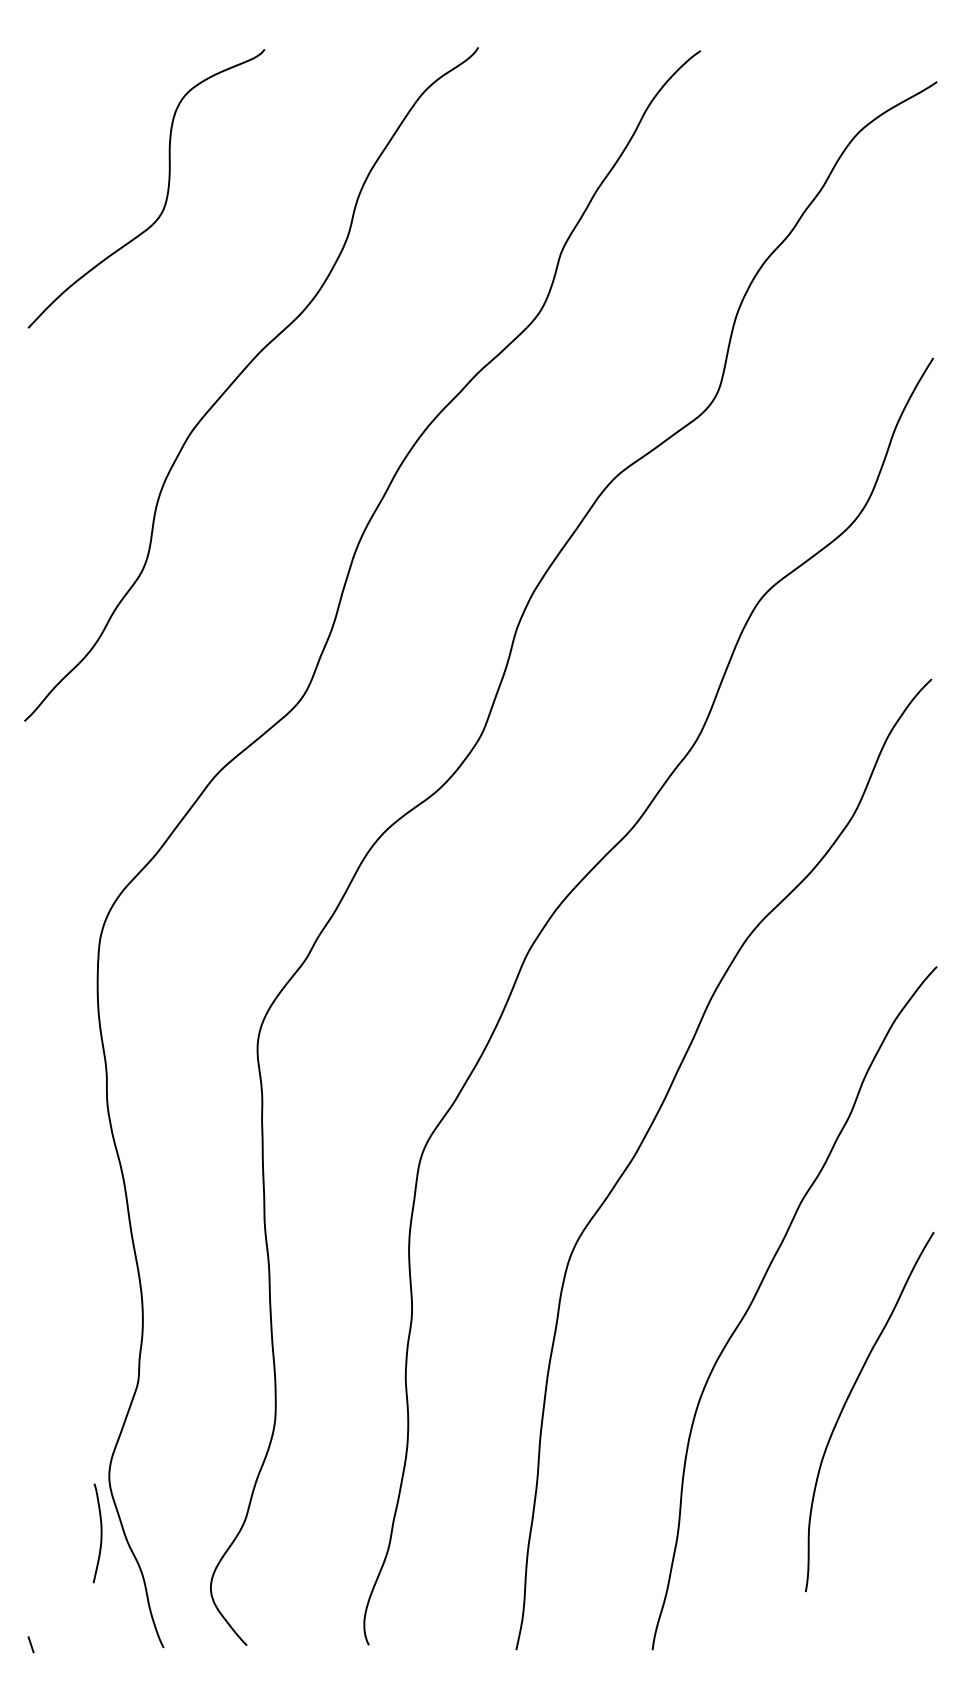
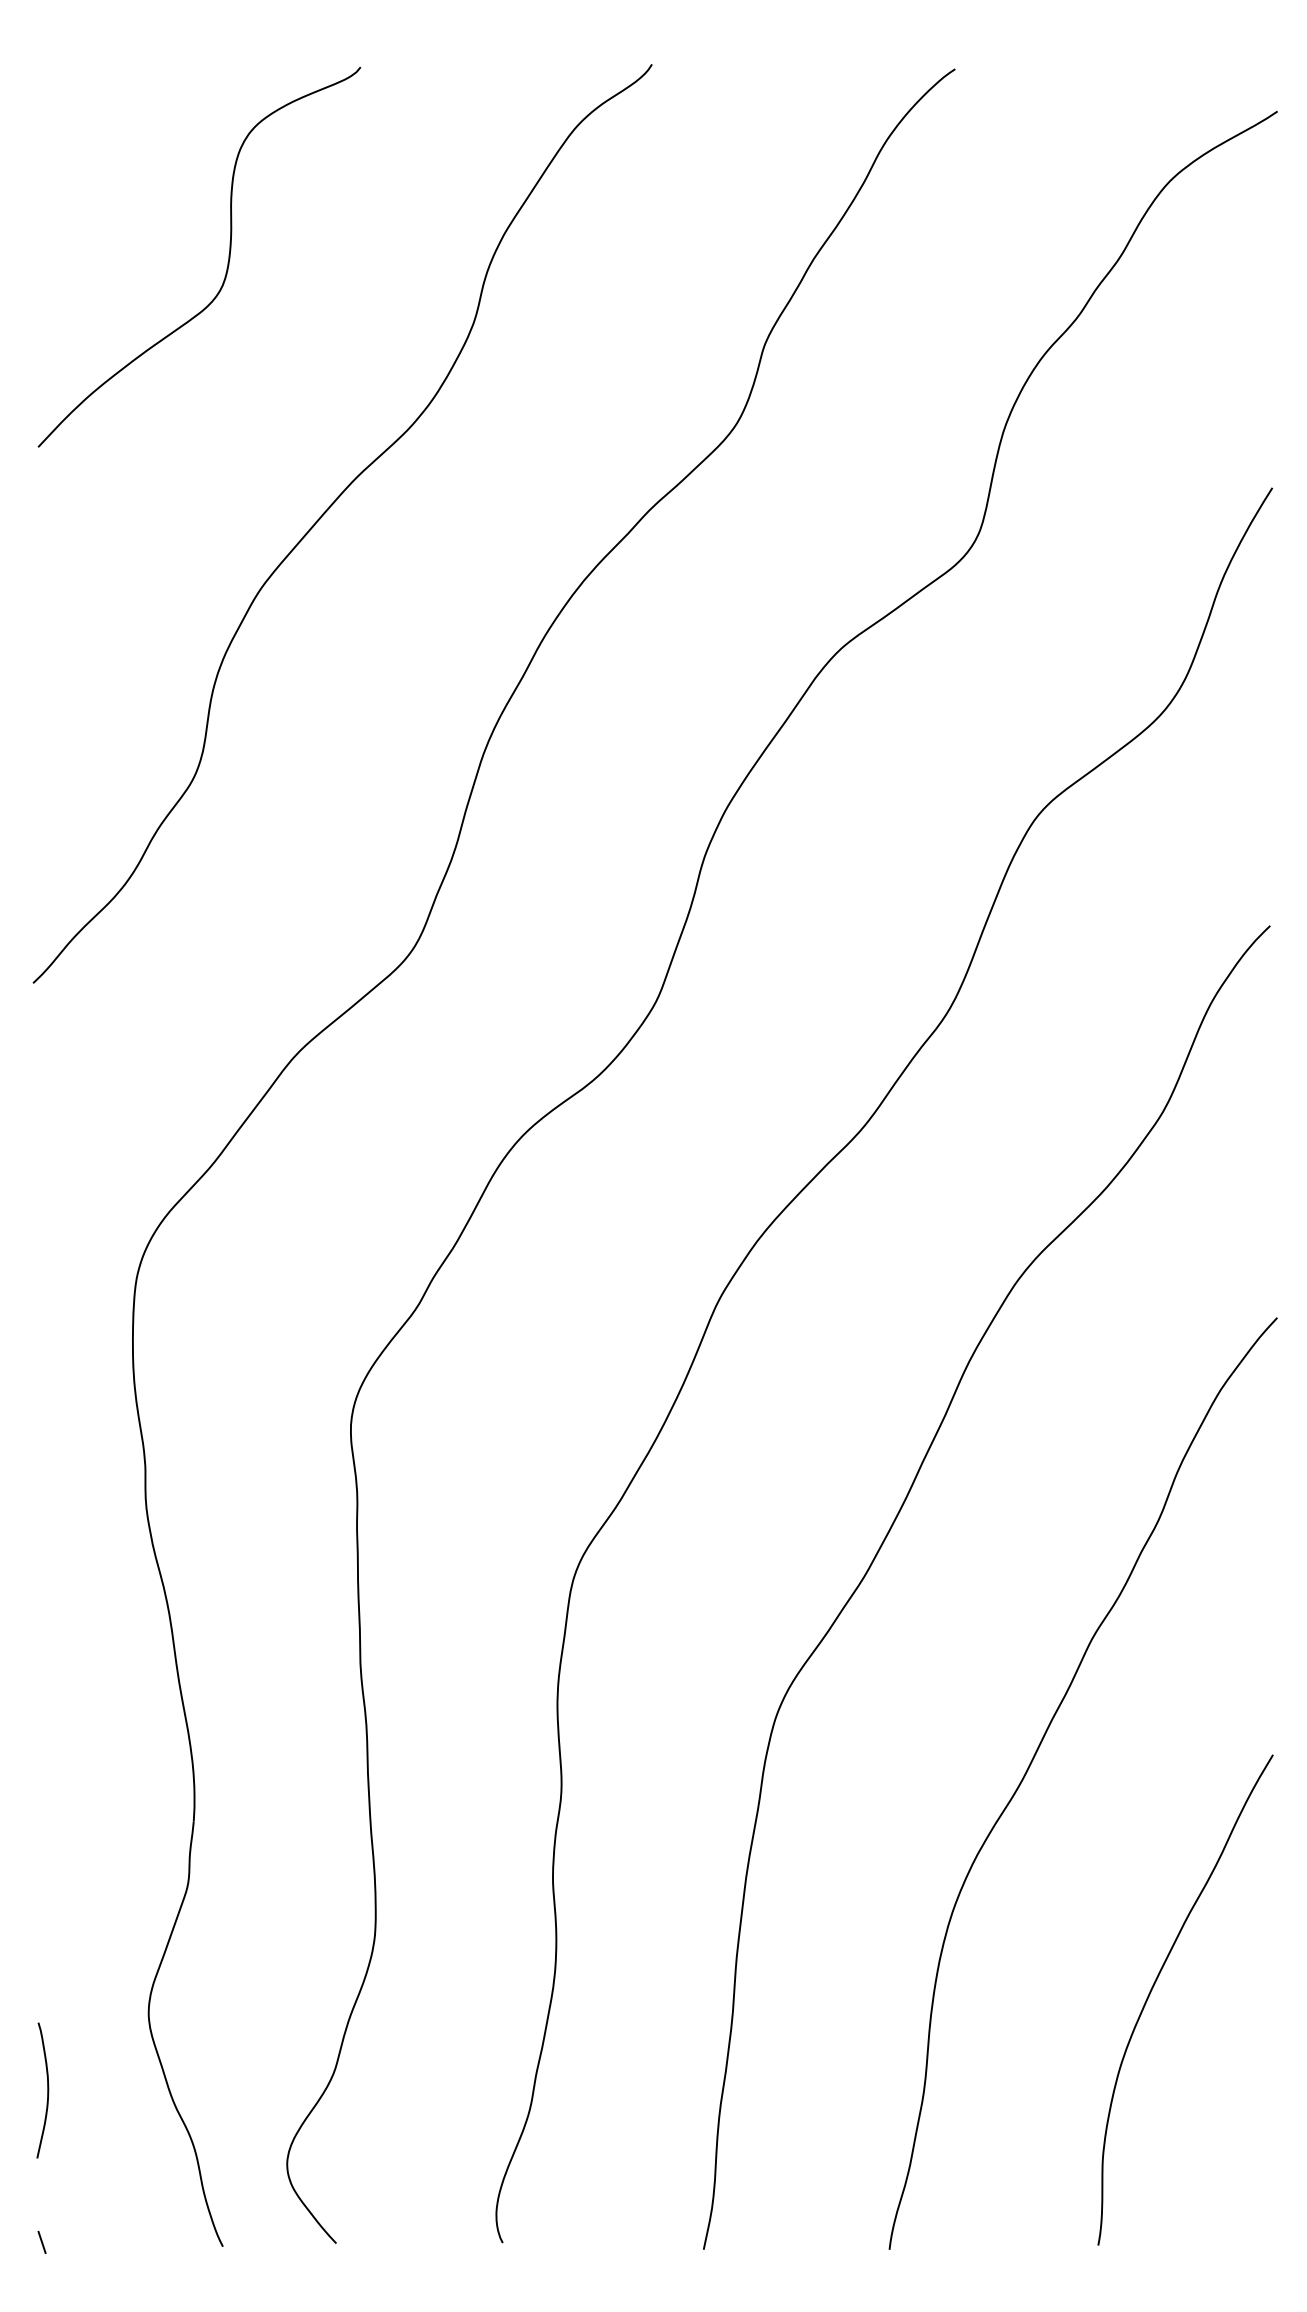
curve: (847, 1400) -> (1155, 1984), moved
curve: (101, 1533) -> (47, 2090), moved

